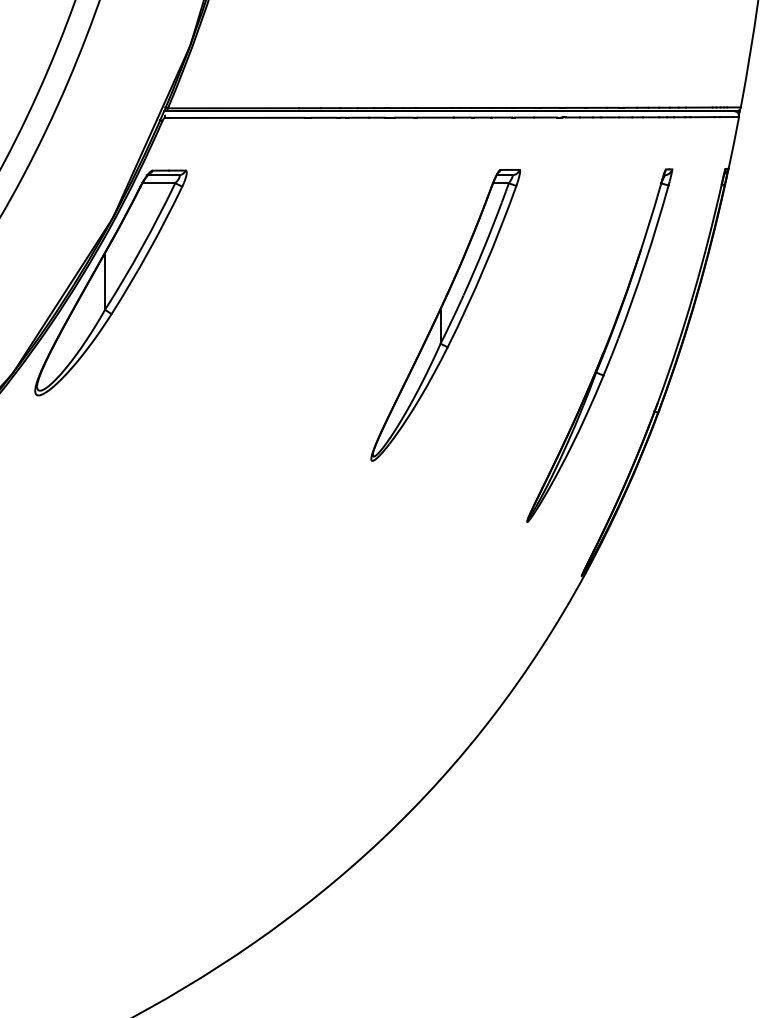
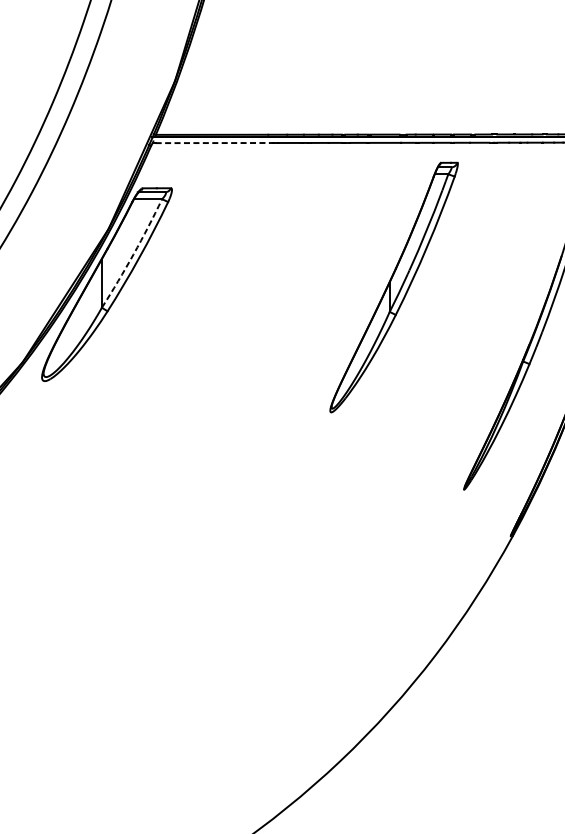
line: (236, 117) -> (214, 142), solid -> dashed
arc: (142, 247) -> (134, 254), solid -> dashed
part: (445, 315) -> (393, 287), moved

